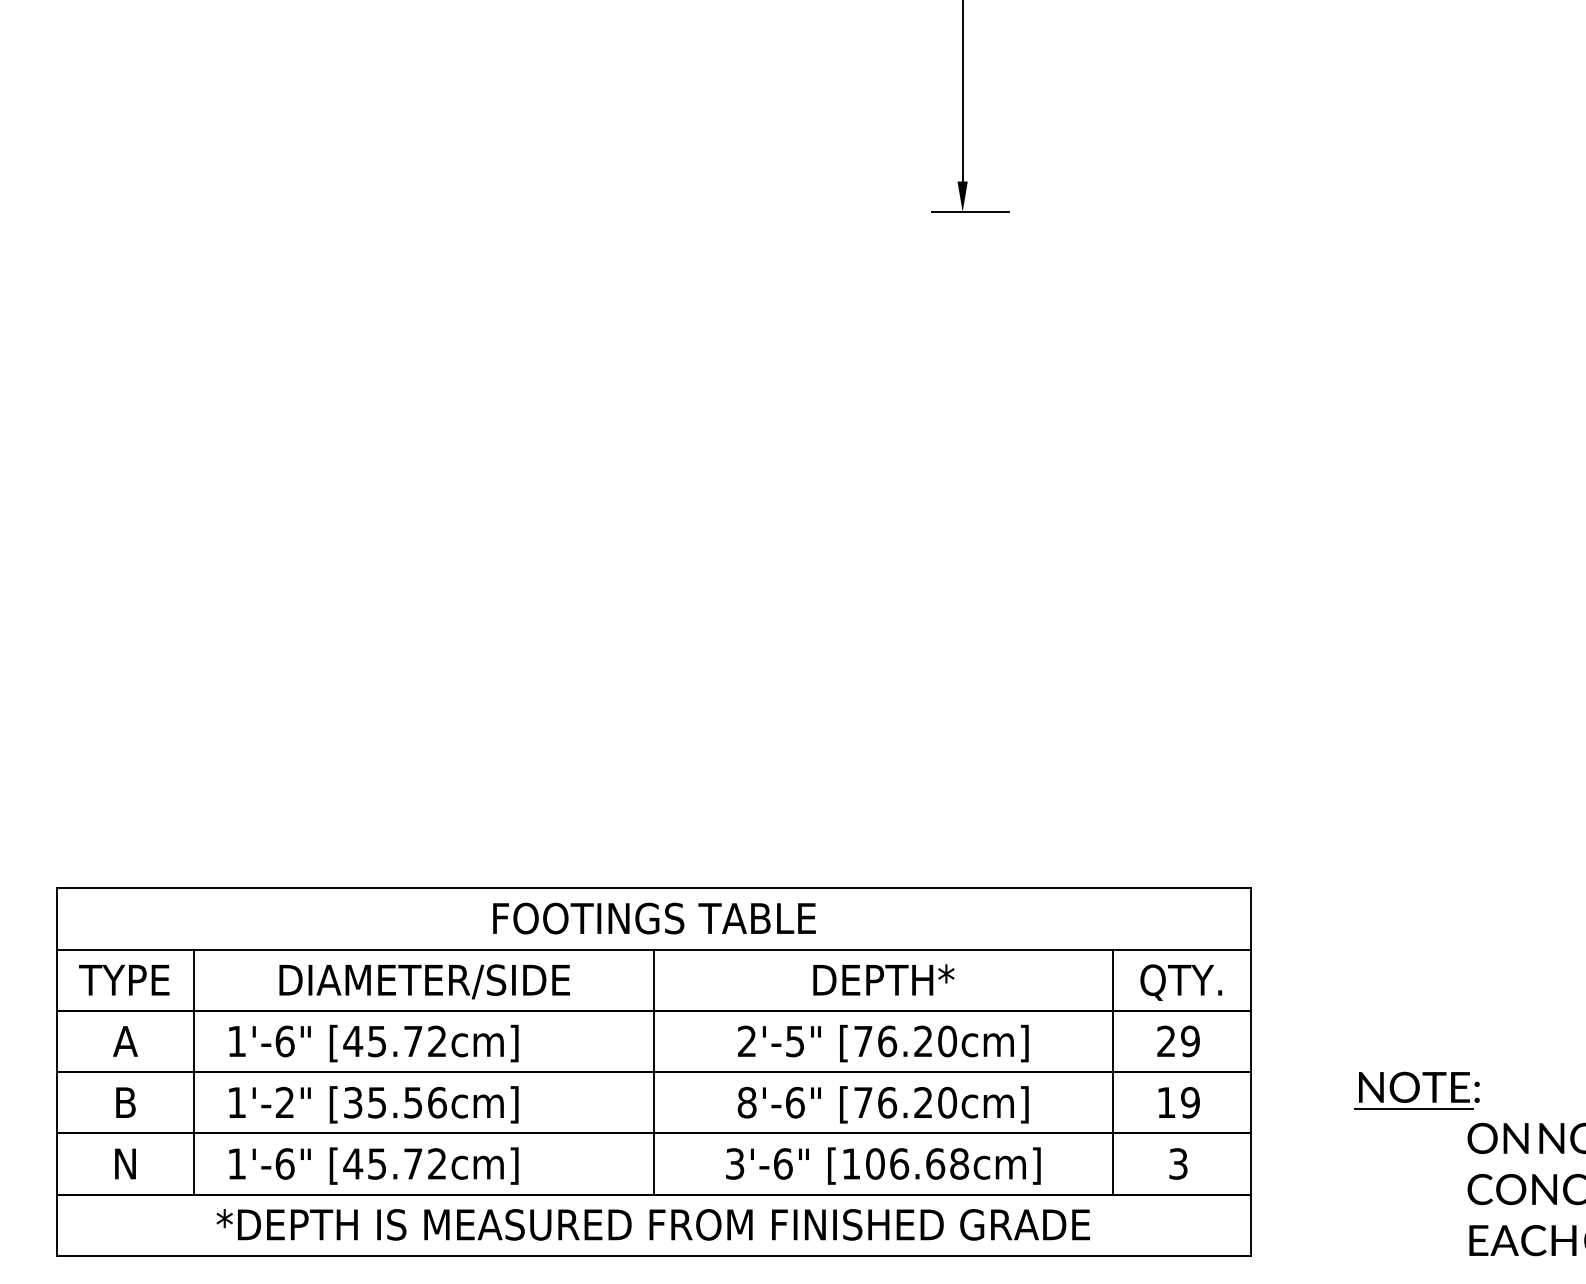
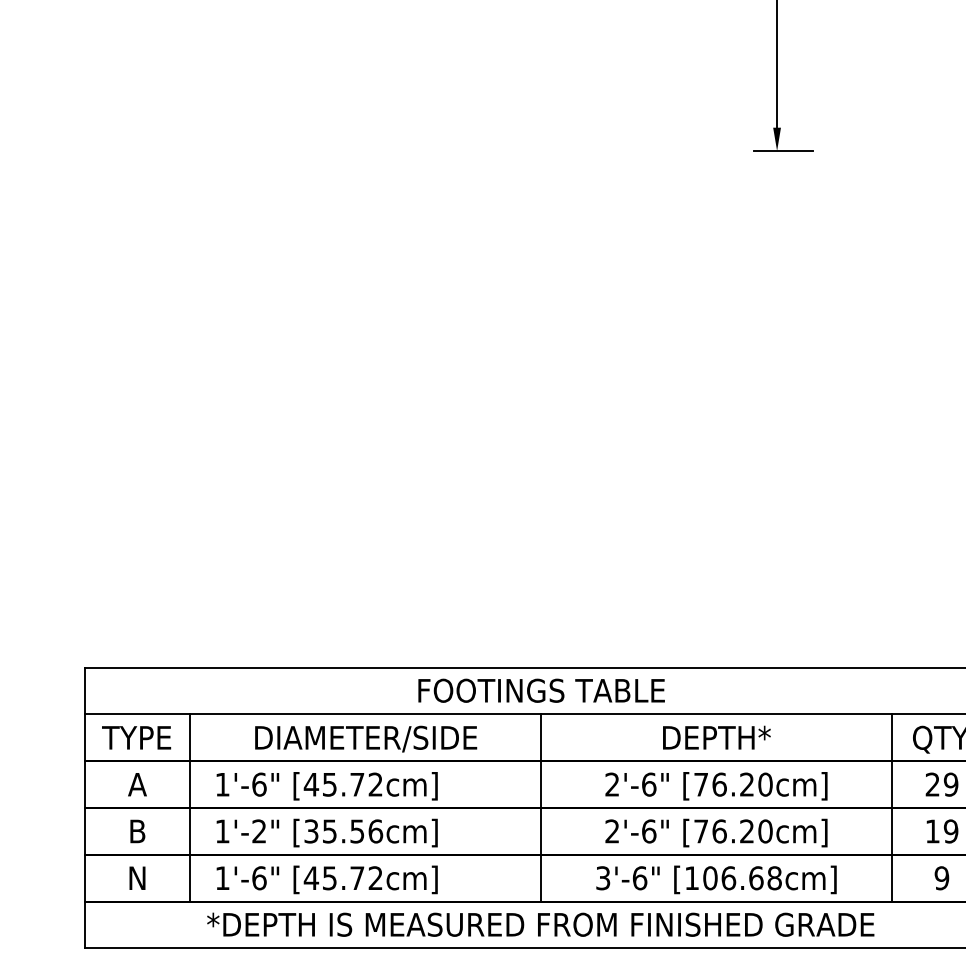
text: (795, 1041) -> (649, 784), 2'-5" -> 2'-6"
text: (746, 1102) -> (611, 831), 8'-6" -> 2'-6"
text: (1178, 1163) -> (941, 877), 3 -> 9

